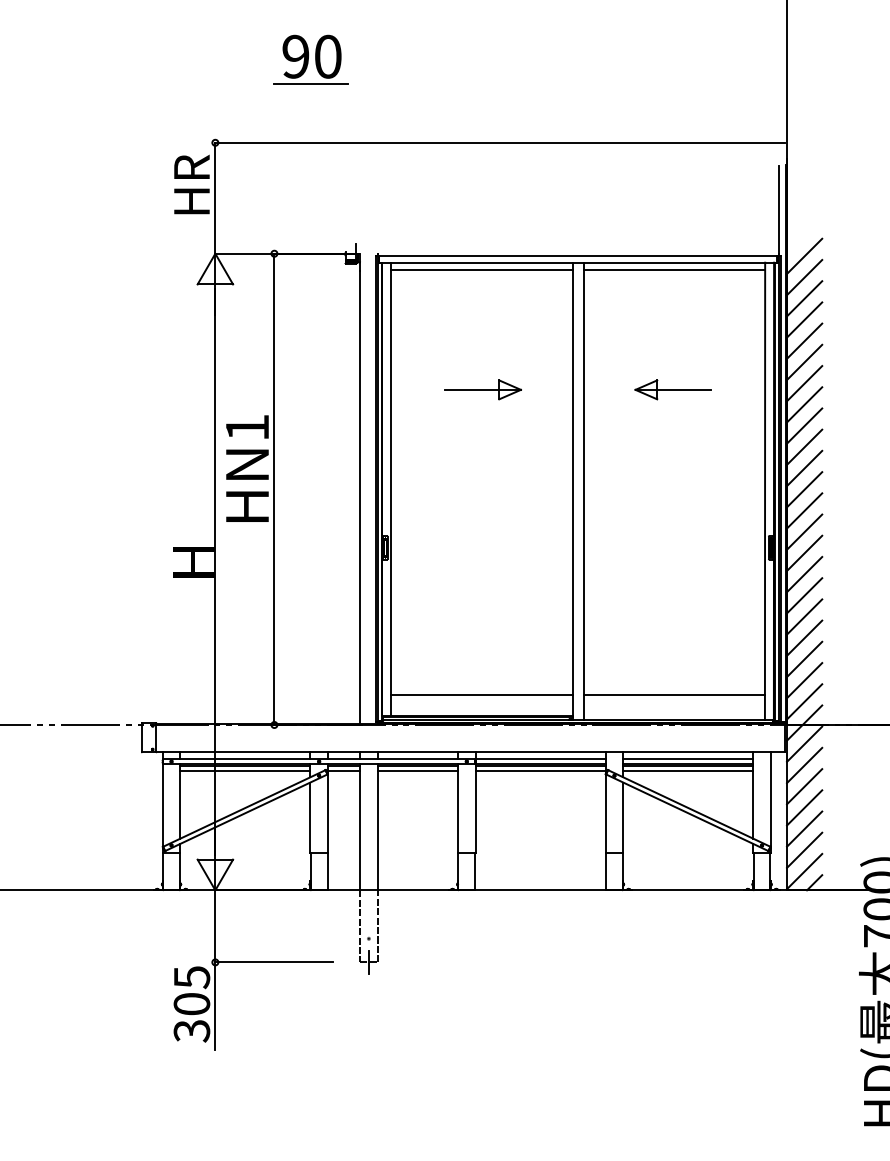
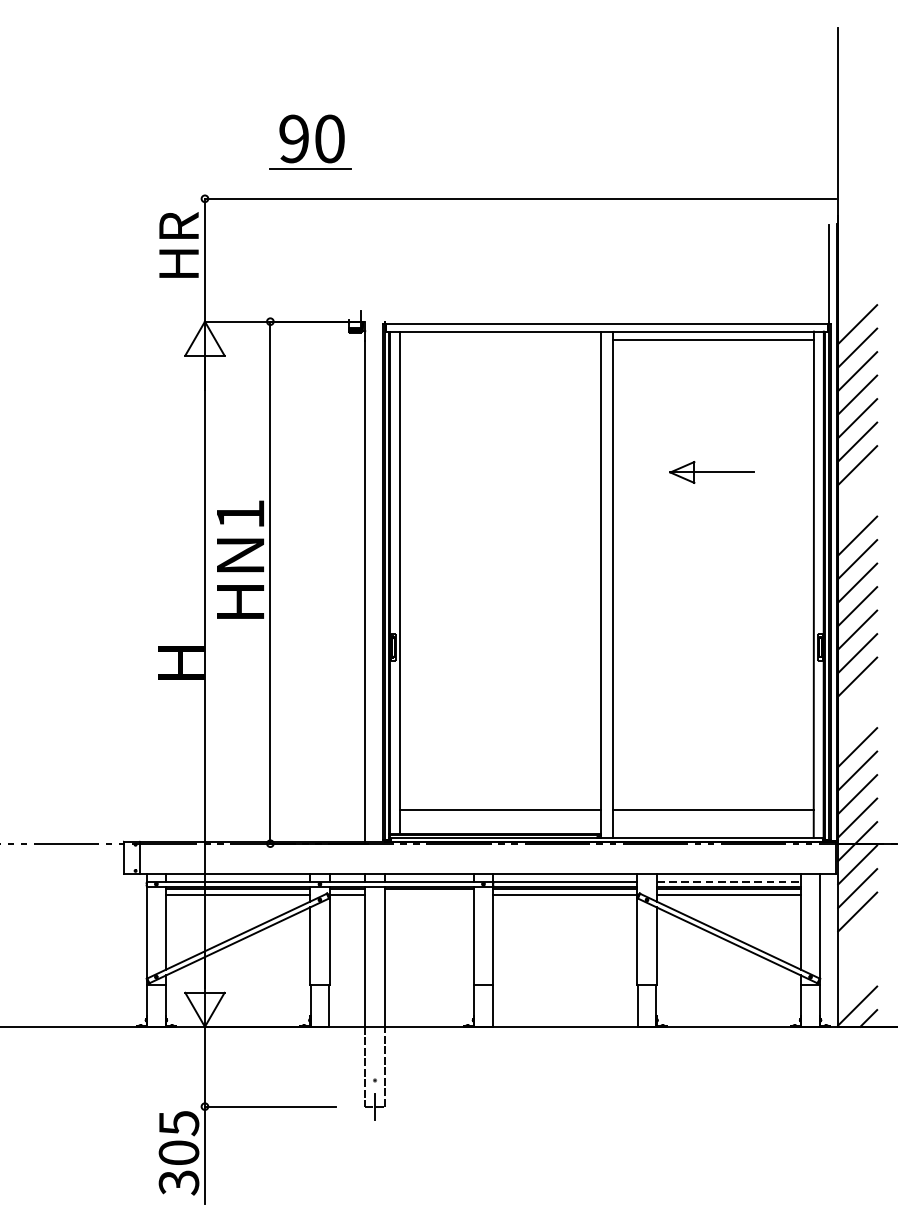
part: (310, 59) -> (310, 141), moved
line: (481, 270) -> (499, 340), removed
part: (482, 389) -> (500, 472), removed
line: (804, 404) -> (857, 488), removed
line: (804, 425) -> (857, 511), removed
line: (804, 595) -> (857, 700), removed
line: (804, 616) -> (857, 723), removed
line: (688, 759) -> (729, 881), solid -> dashed
line: (417, 771) -> (428, 895), removed
line: (804, 807) -> (857, 935), removed
line: (804, 828) -> (857, 958), removed
line: (804, 849) -> (857, 981), removed

